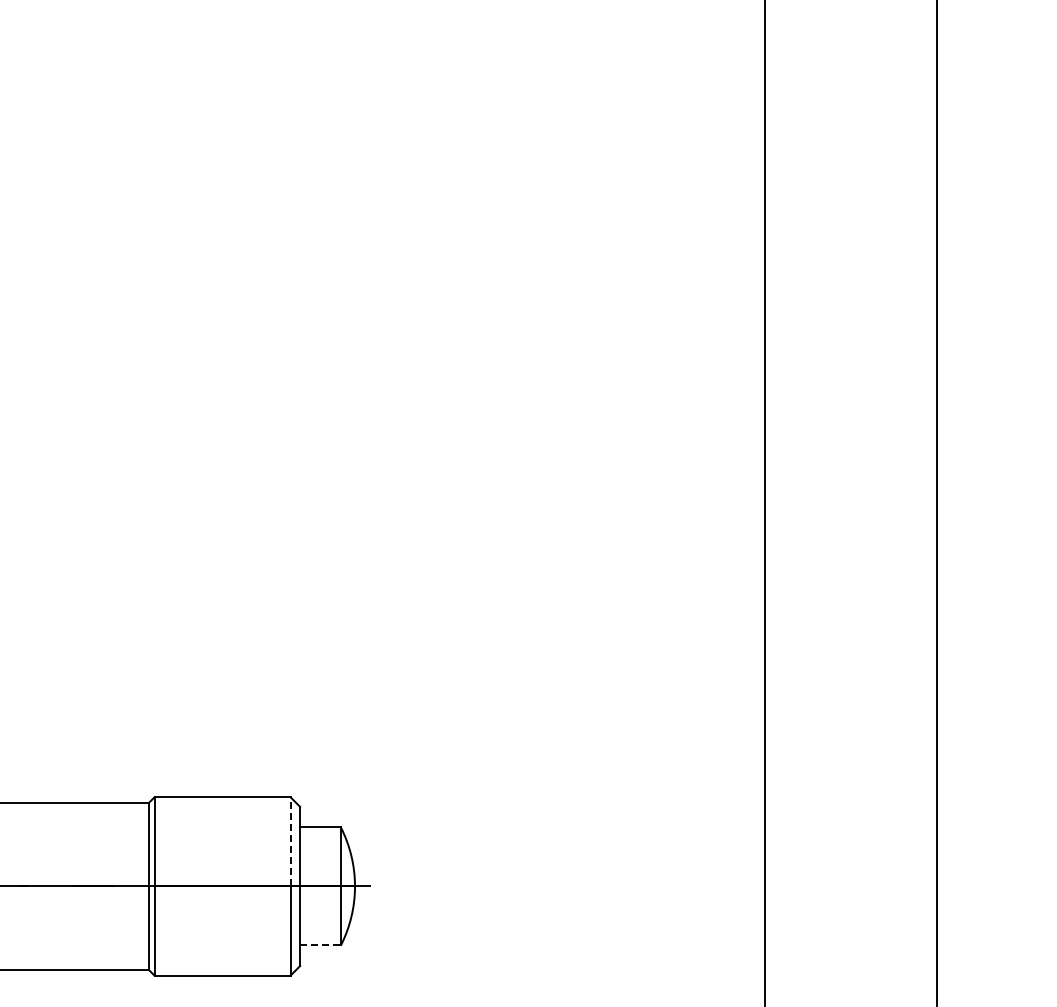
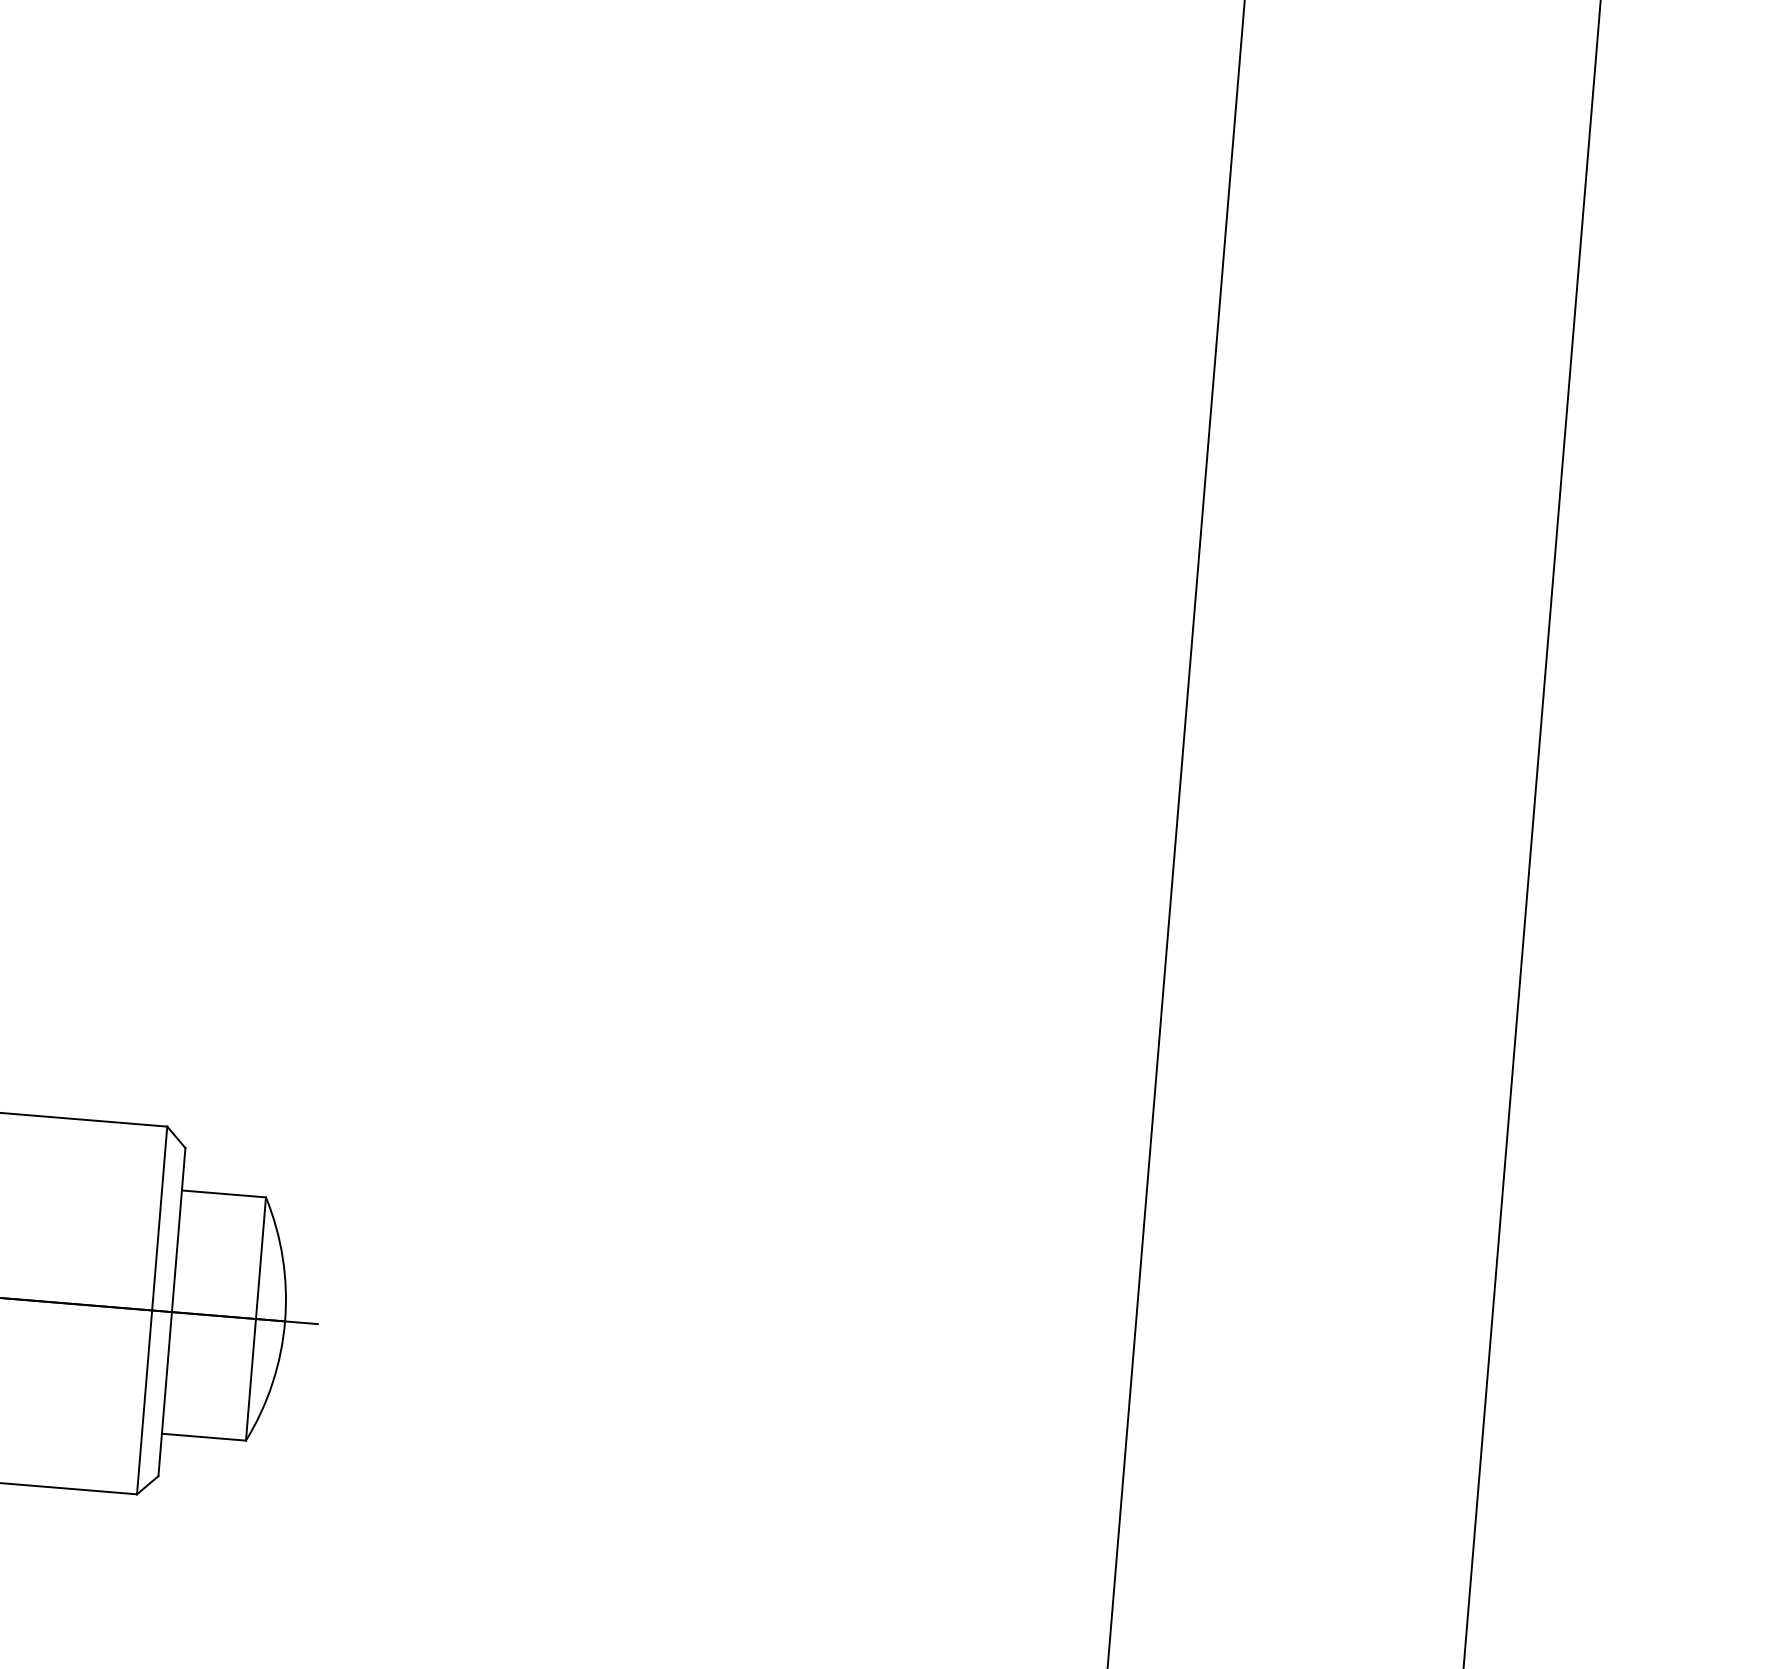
line: (290, 841) -> (159, 1217), dashed -> solid
line: (321, 945) -> (205, 1437), dashed -> solid

